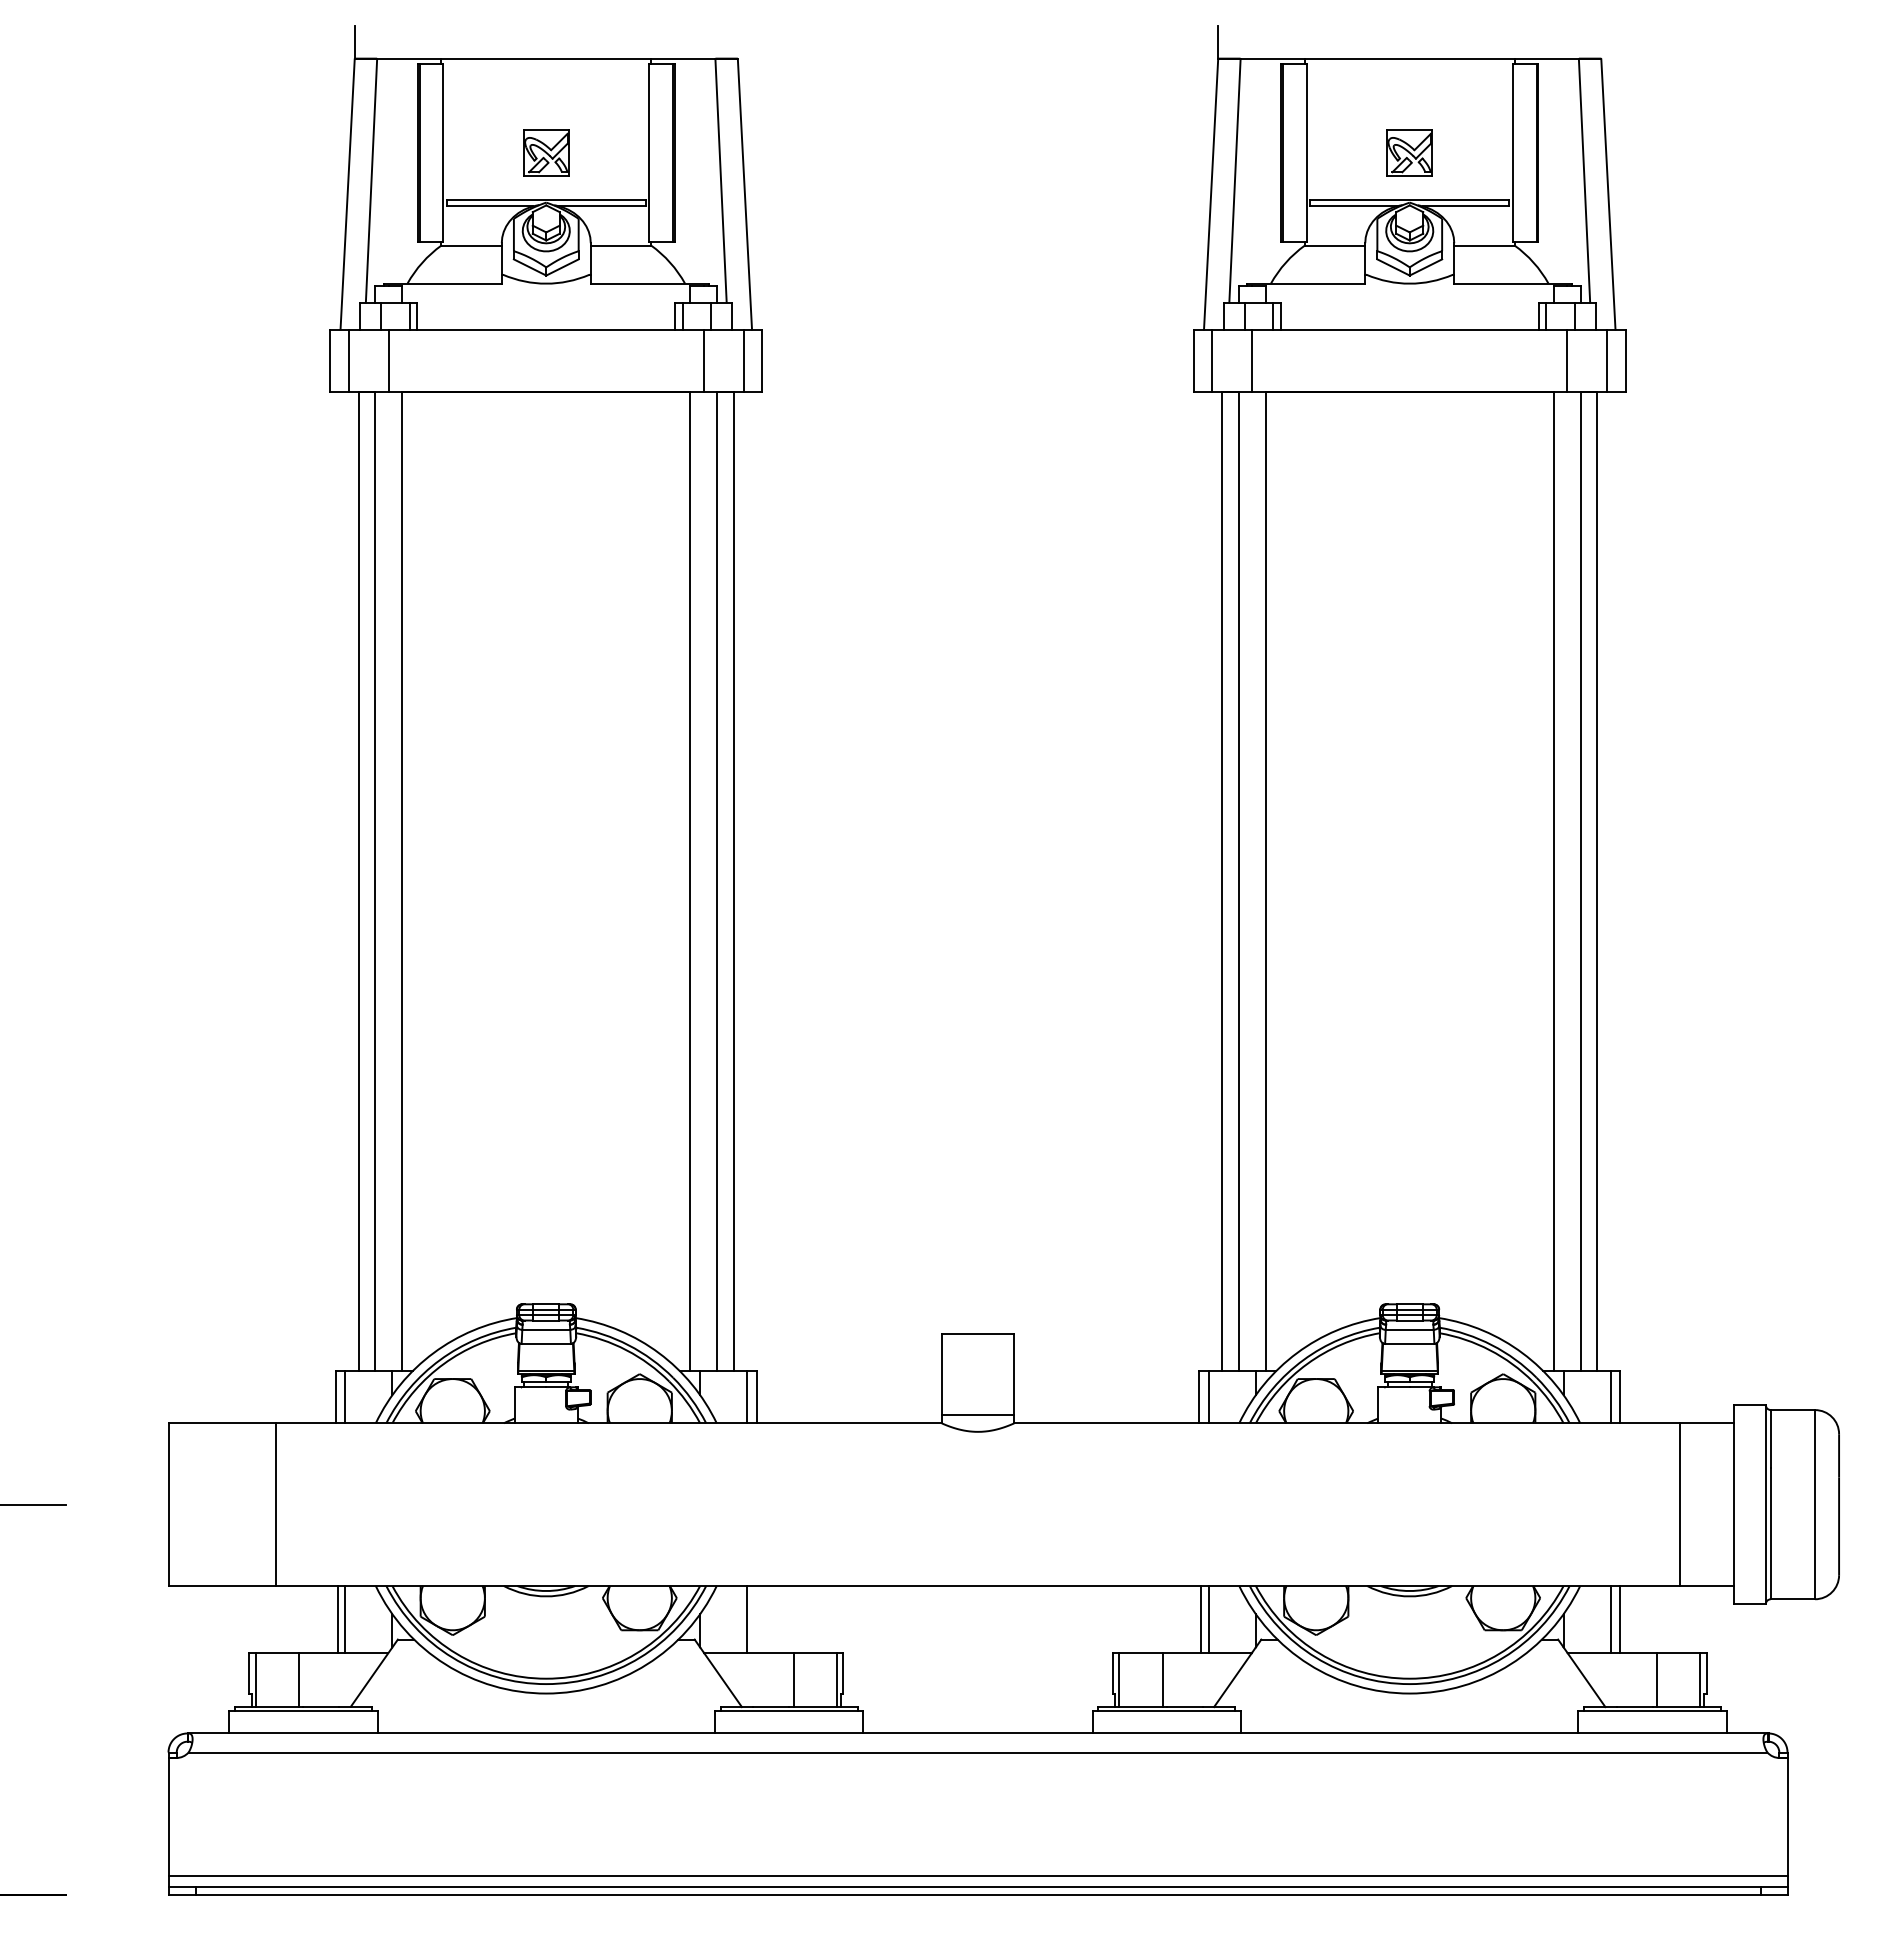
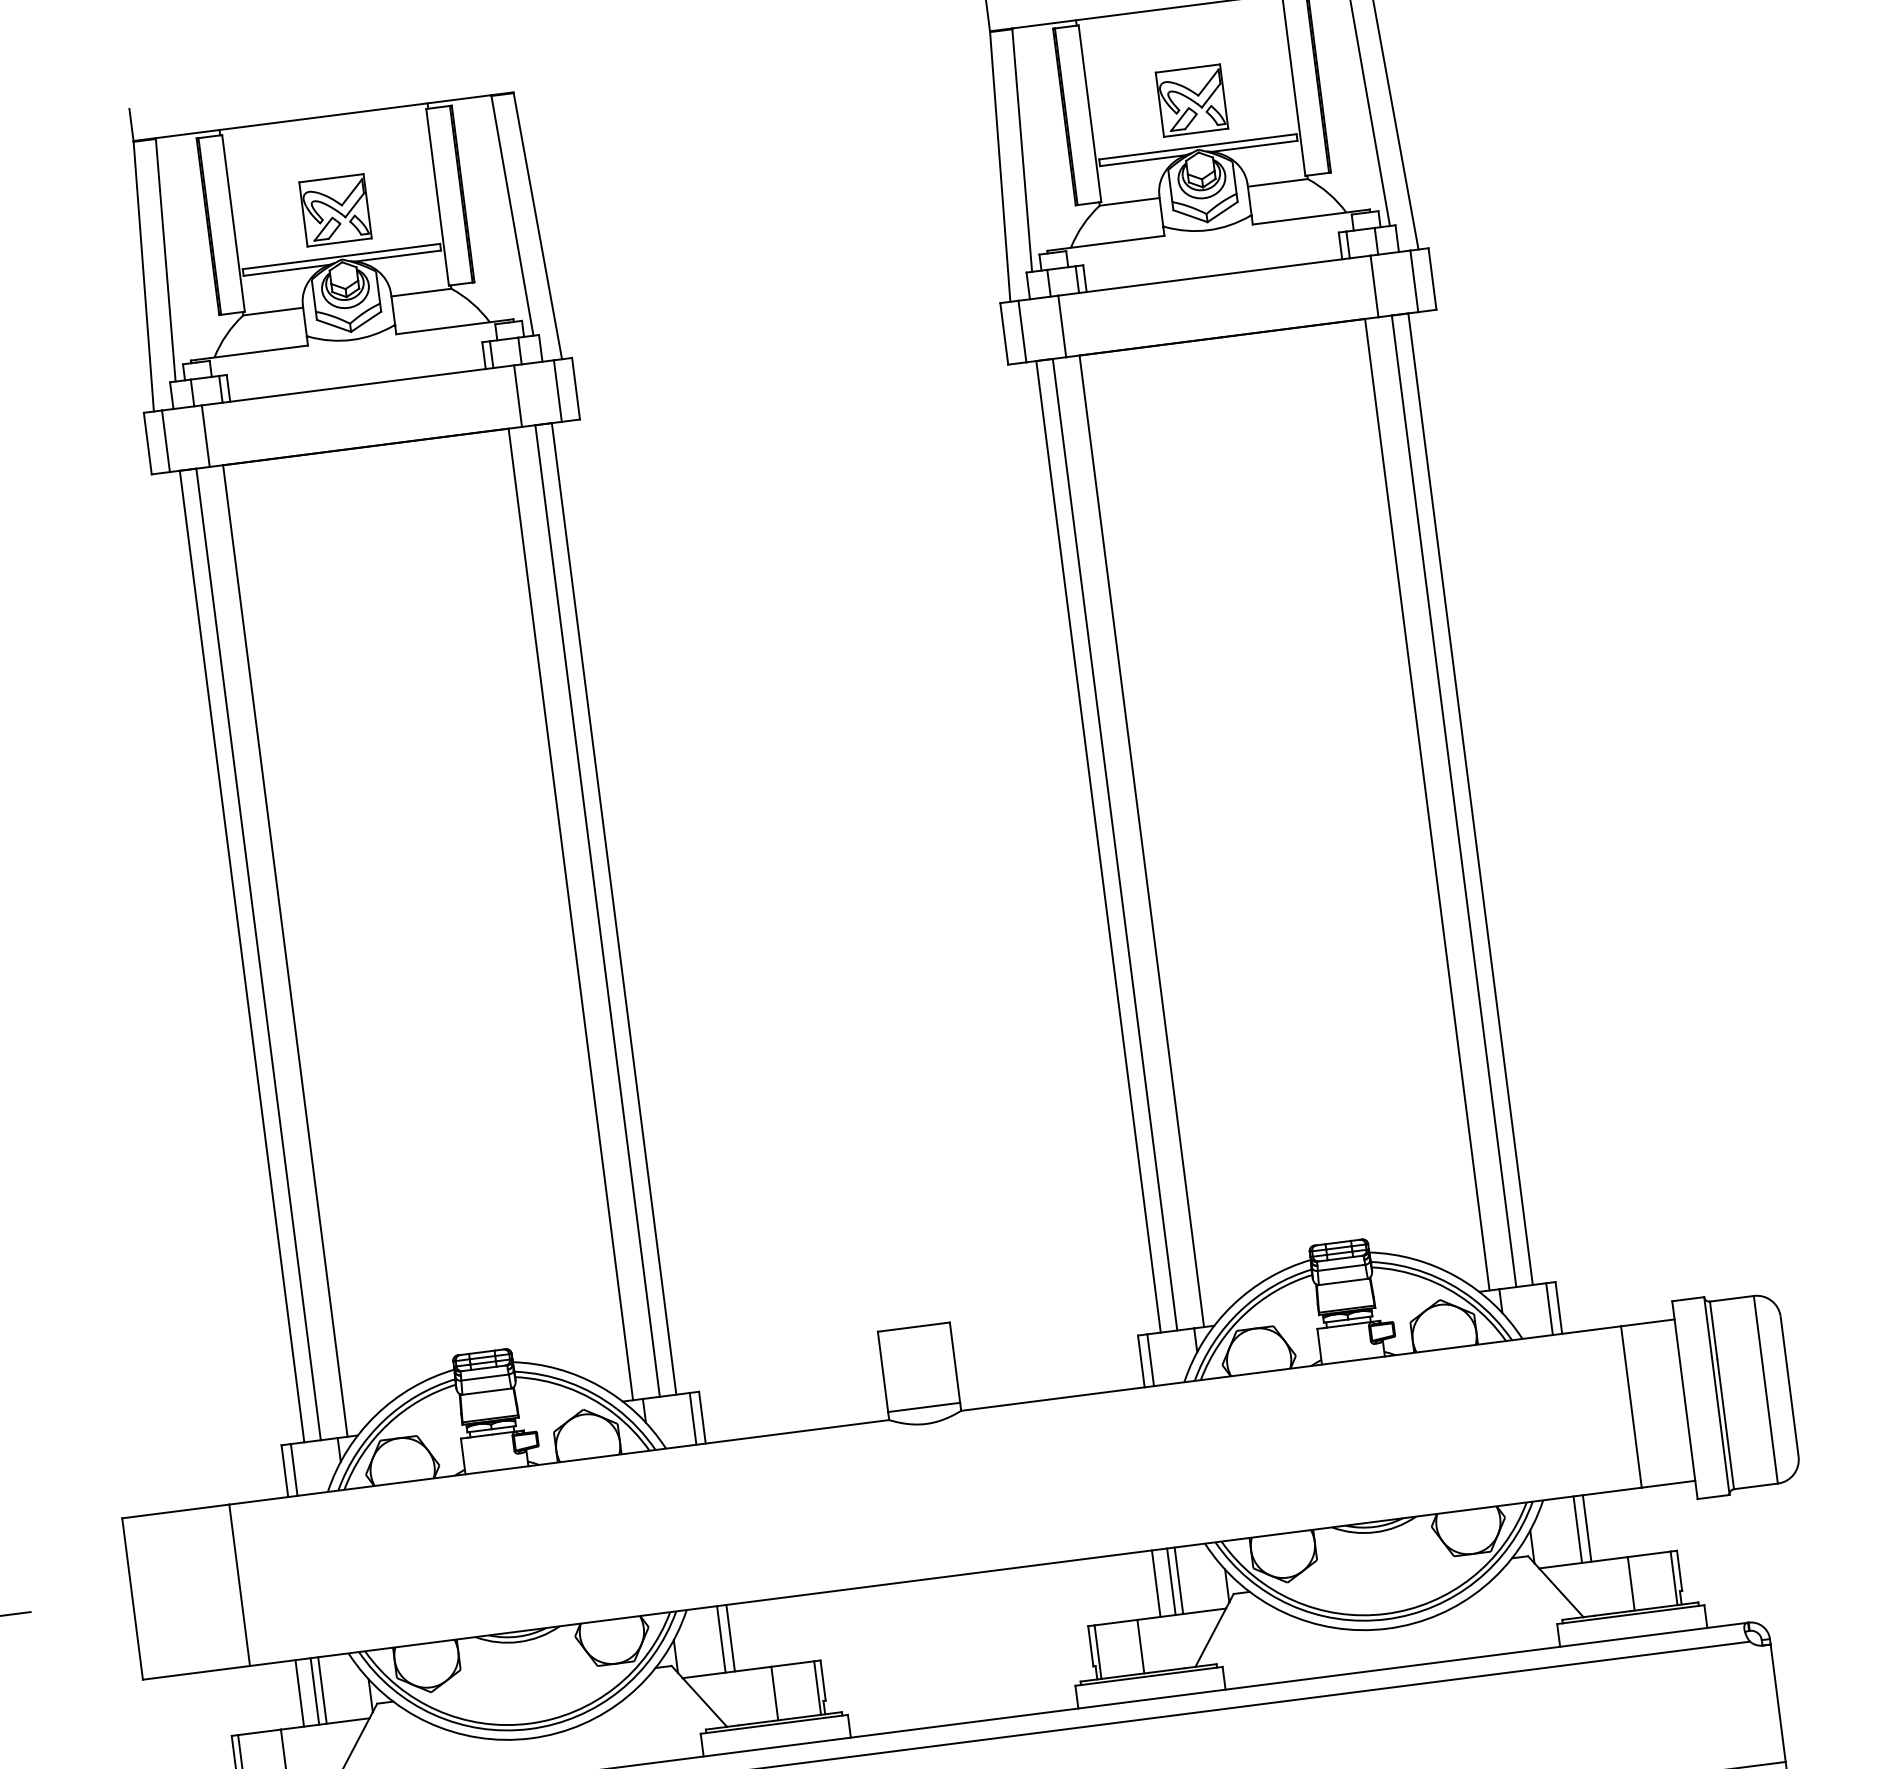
part: (546, 152) -> (335, 209), size x1.43
part: (1409, 152) -> (1191, 100), size x1.43
line: (322, 1619) -> (299, 1693), added
line: (756, 1619) -> (730, 1638), added
line: (1185, 1619) -> (1155, 1583), added

